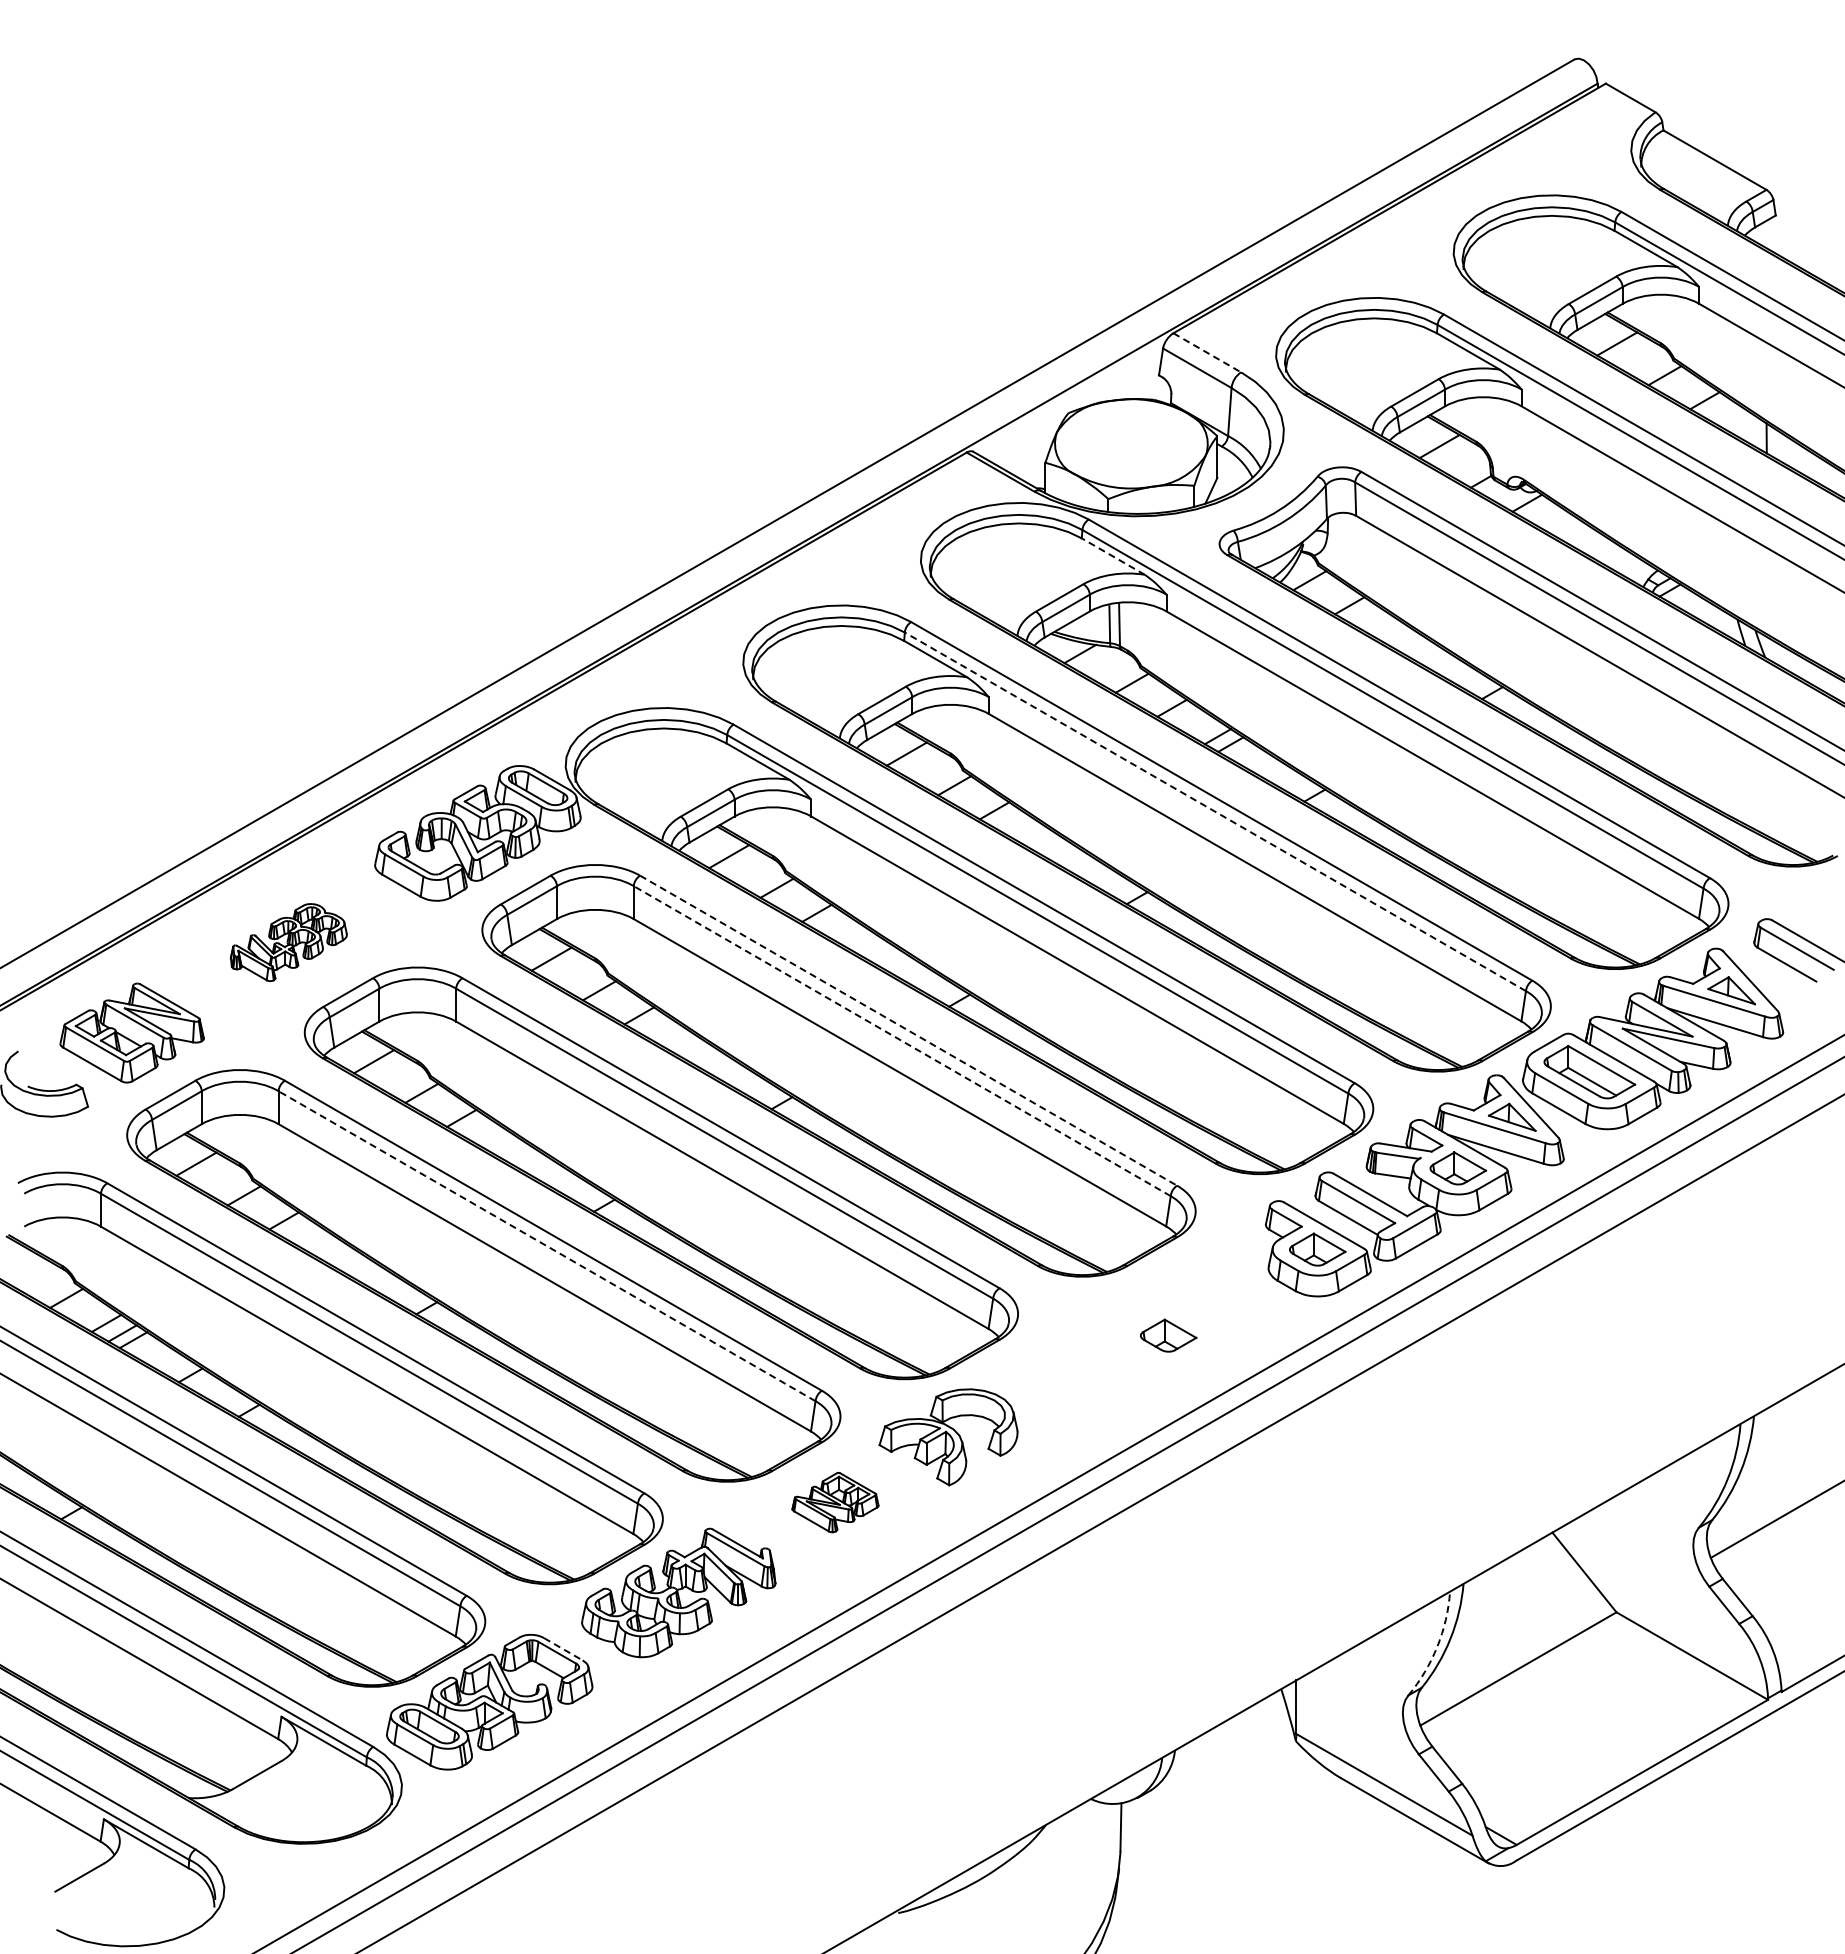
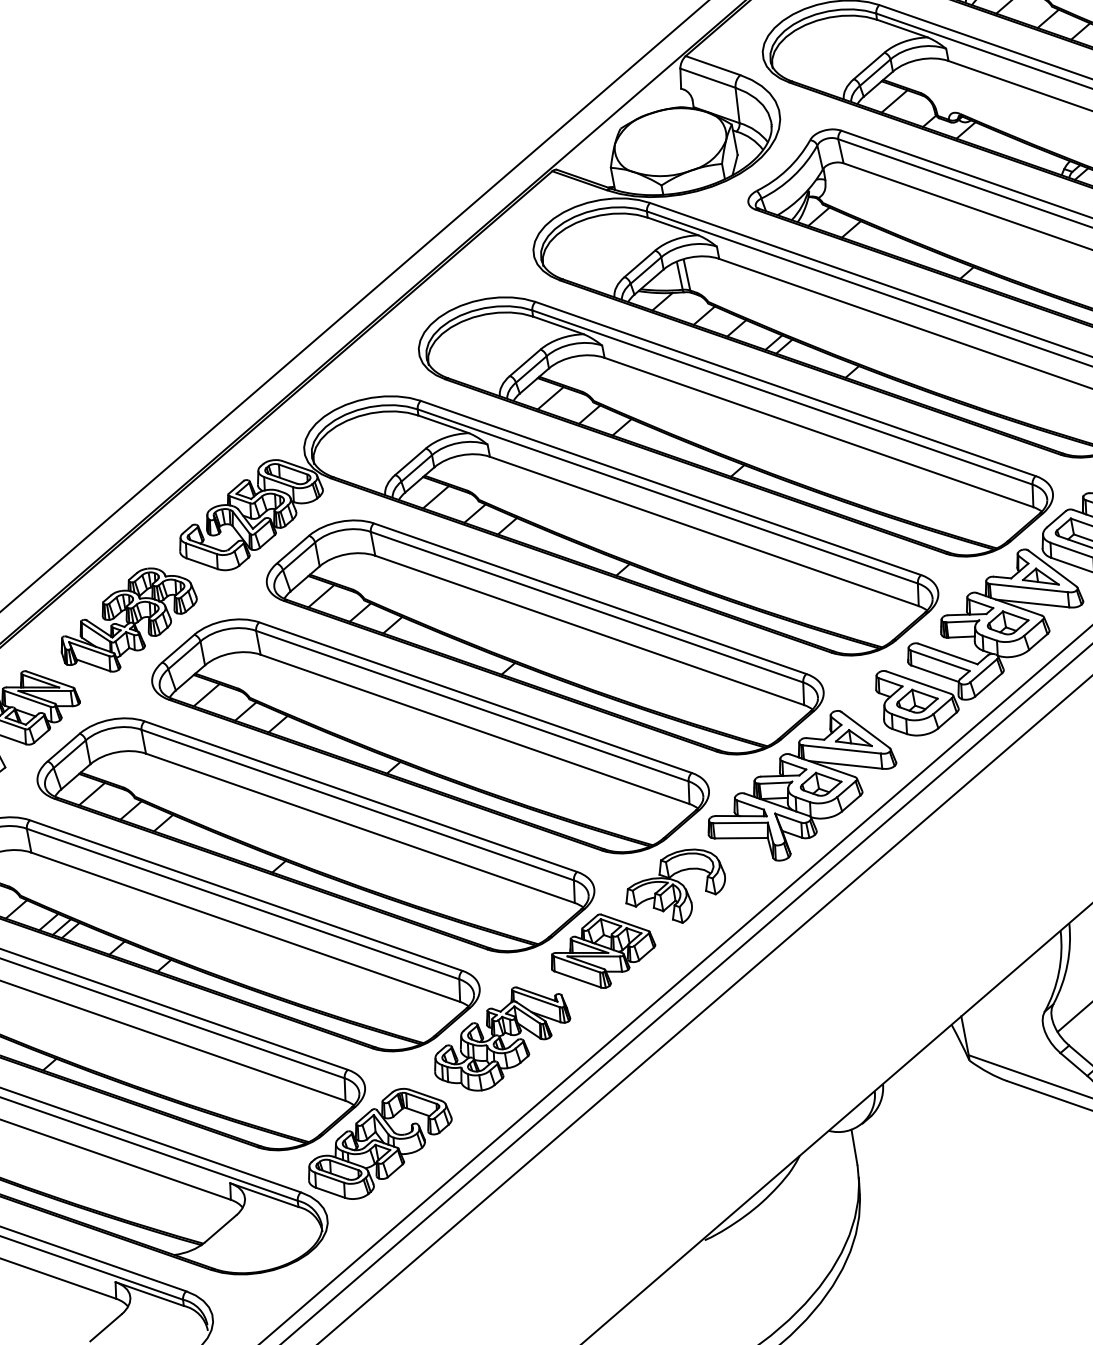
line: (1207, 353) -> (713, 66), dashed -> solid
line: (1112, 556) -> (672, 226), dashed -> solid
line: (1215, 811) -> (782, 397), dashed -> solid
part: (288, 942) -> (128, 620), size x1.67
line: (909, 1030) -> (590, 598), dashed -> solid
line: (901, 1040) -> (586, 606), dashed -> solid
line: (546, 1245) -> (357, 804), dashed -> solid
part: (1140, 1334) -> (800, 787), added
part: (835, 1502) -> (602, 951), size x1.67
arc: (1437, 1646) -> (1059, 972), dashed -> solid
line: (563, 1649) -> (425, 1095), dashed -> solid

